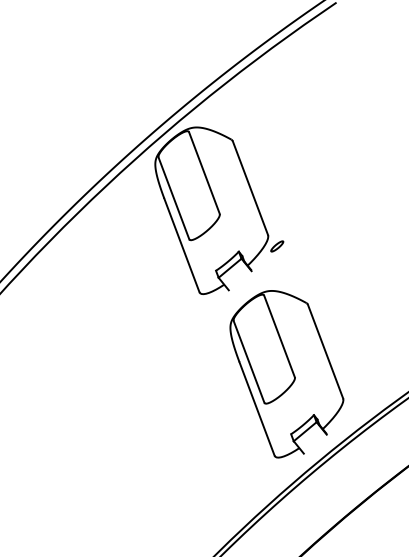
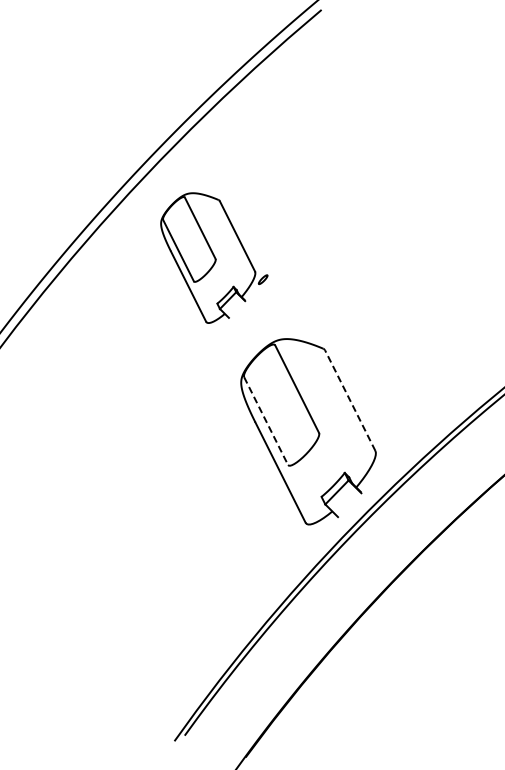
part: (218, 212) -> (214, 257), size x0.7
line: (325, 351) -> (350, 400), solid -> dashed
line: (249, 362) -> (266, 421), solid -> dashed

